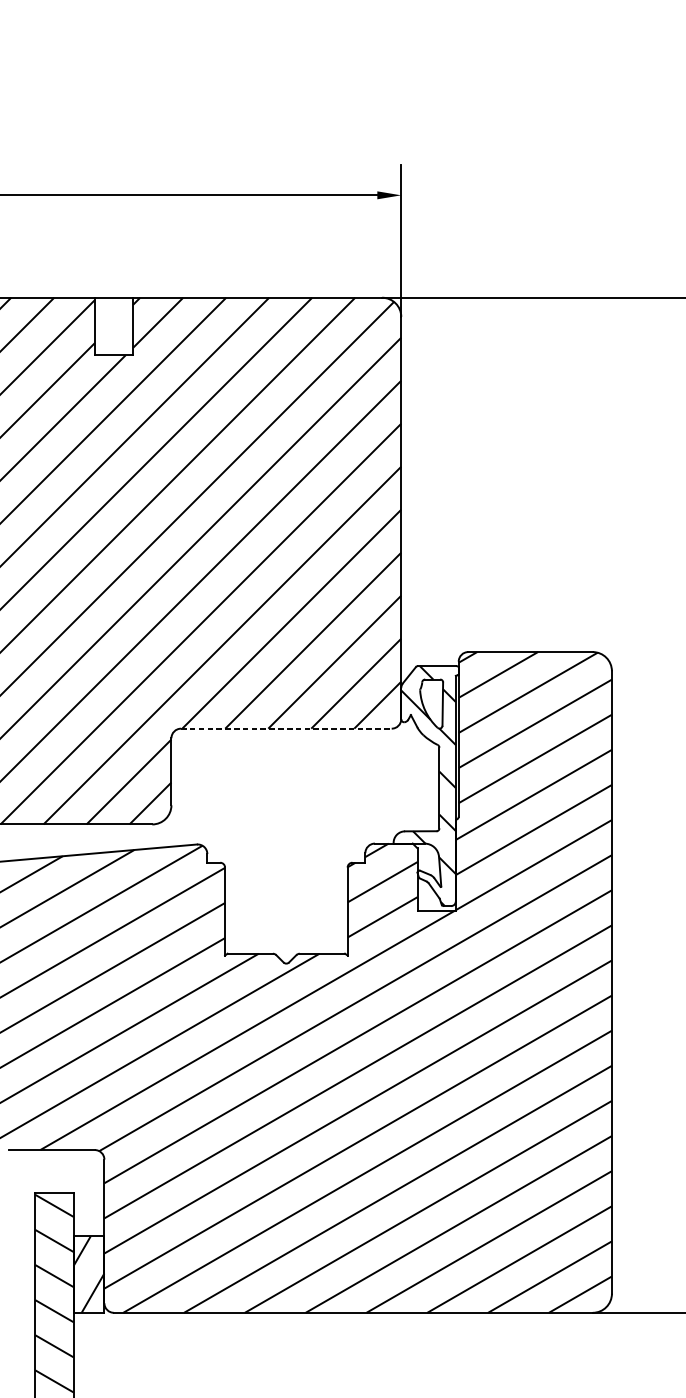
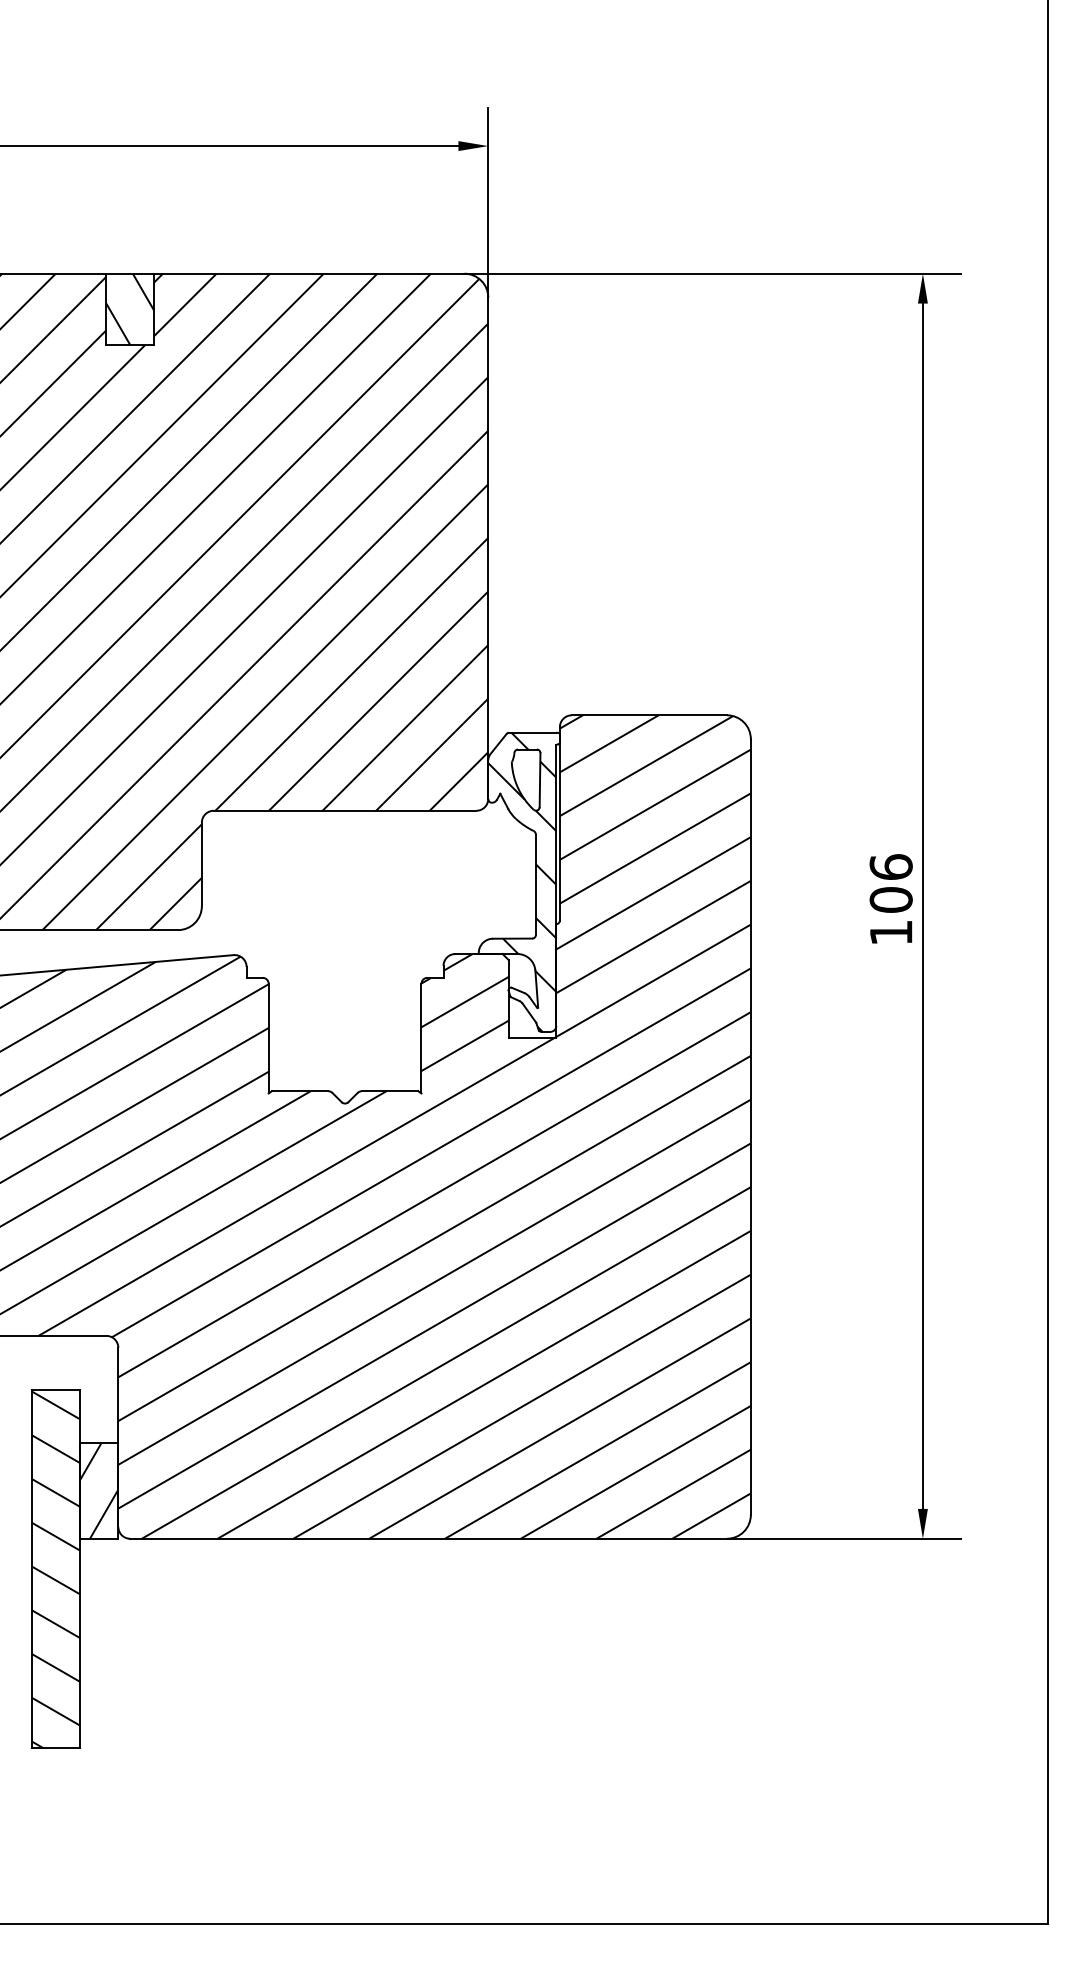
hatch: (114, 326) -> (130, 309), added
line: (286, 728) -> (345, 810), dashed -> solid

